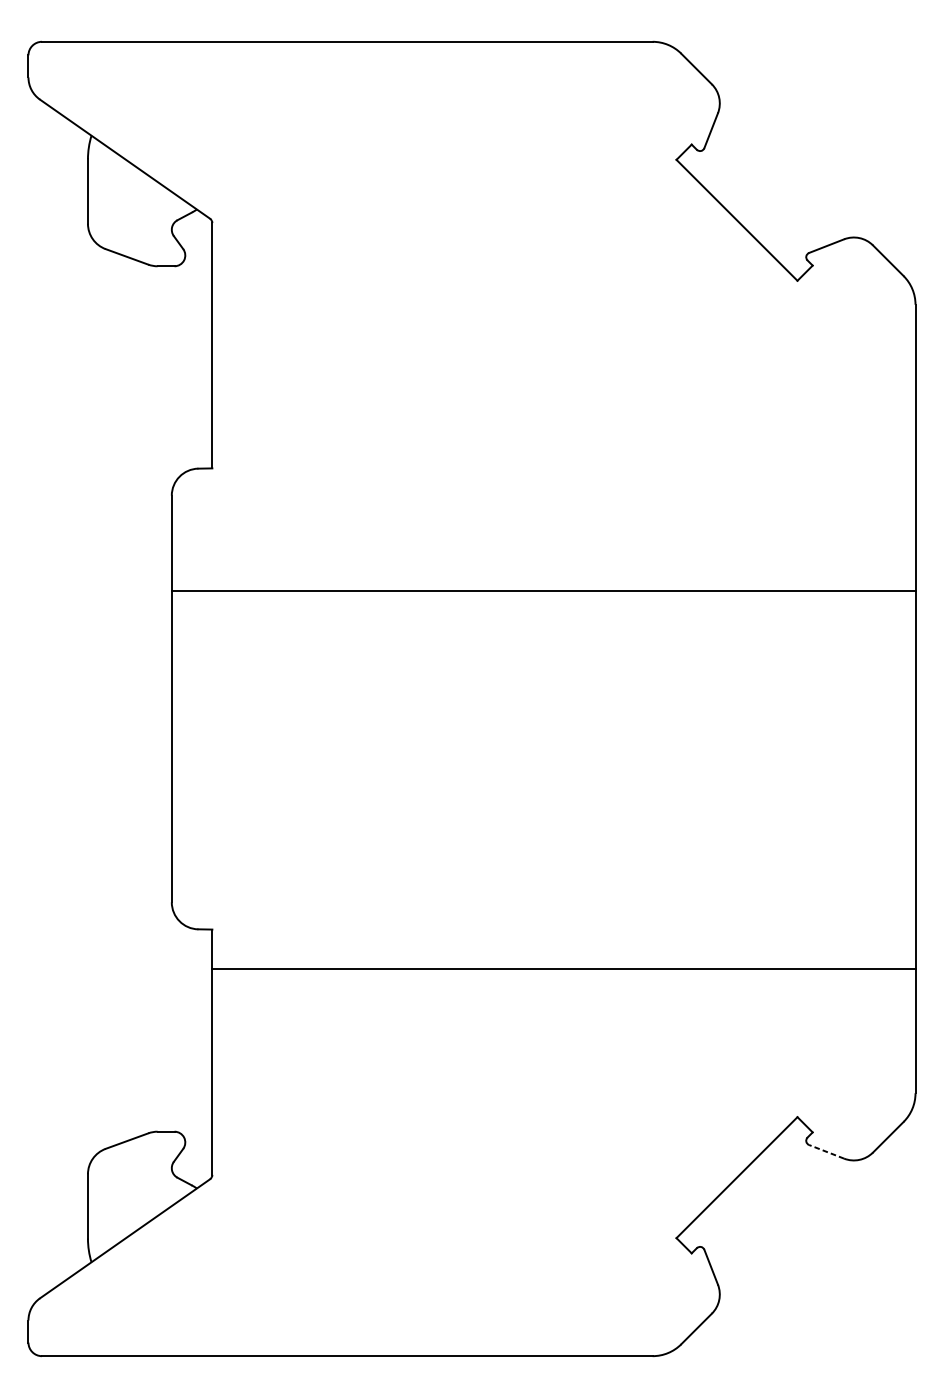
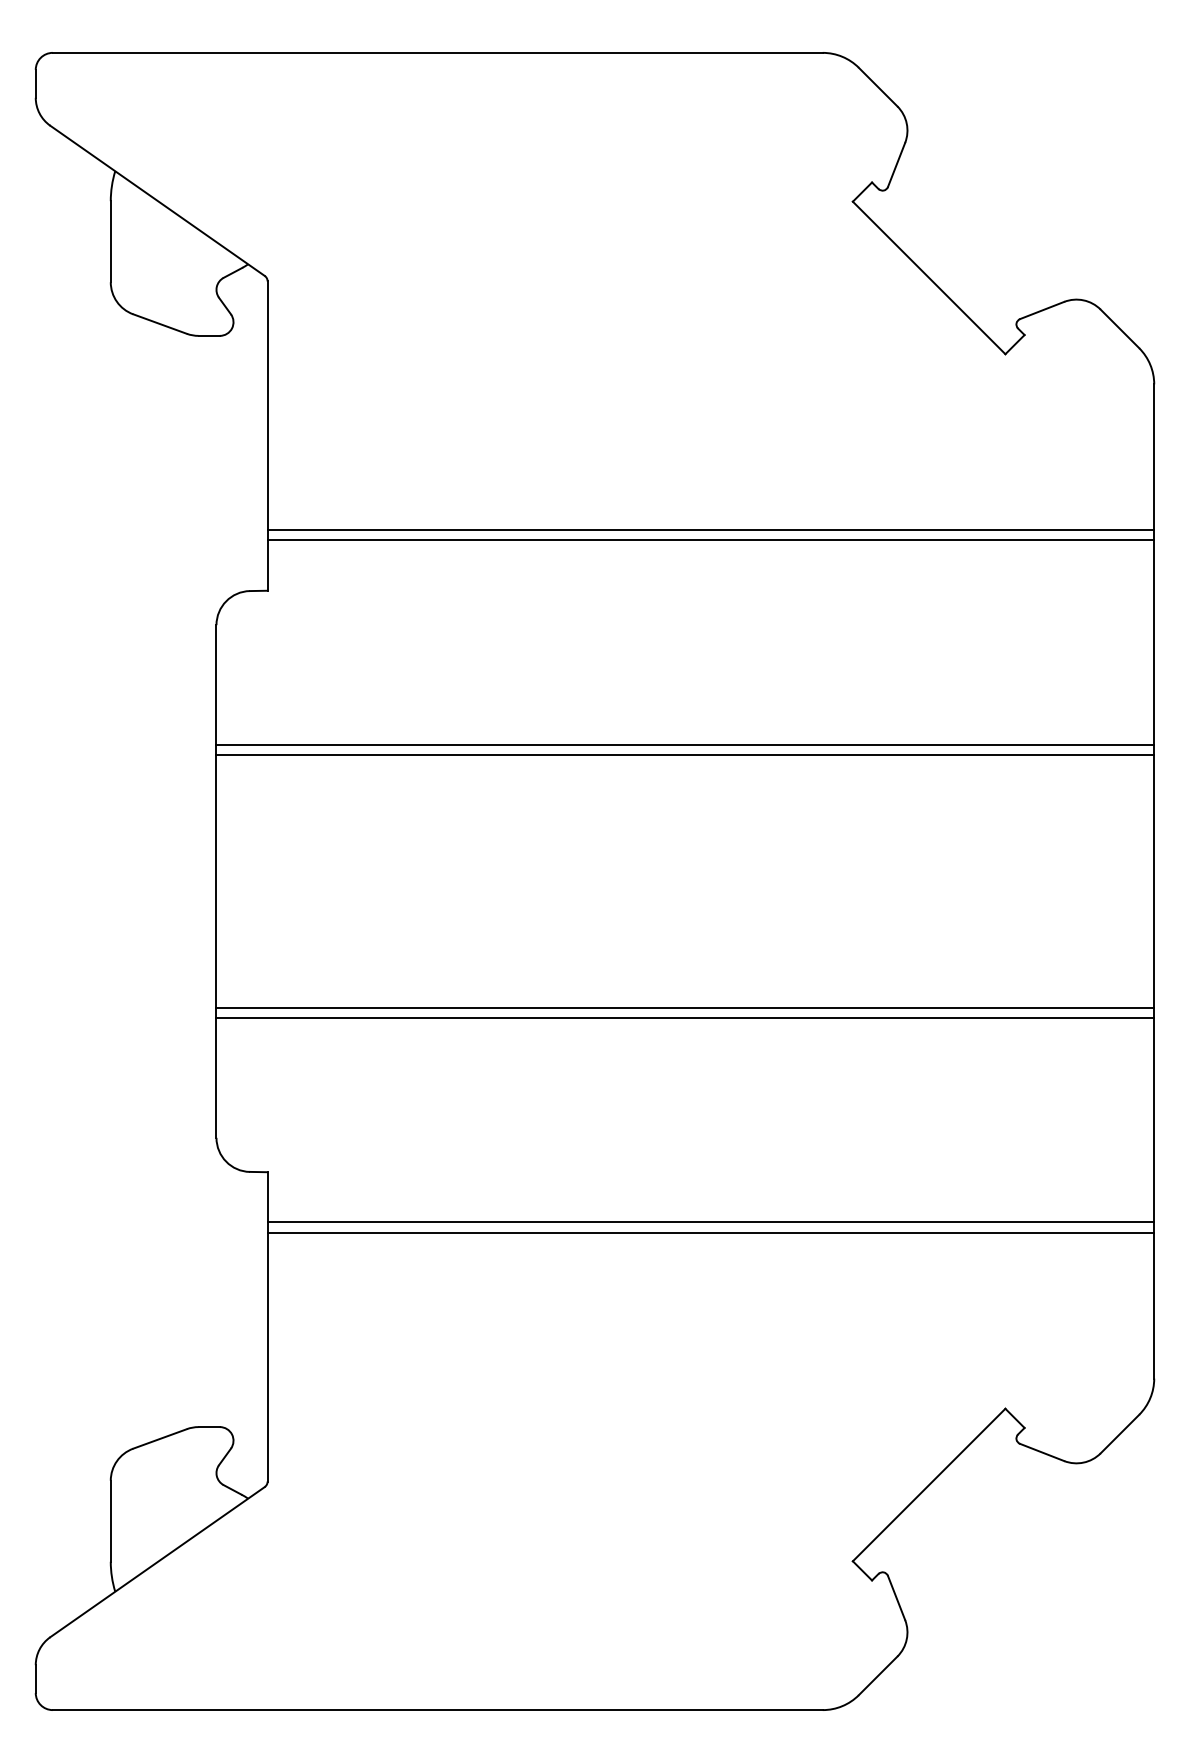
line: (563, 420) -> (710, 530), added
line: (563, 428) -> (710, 540), added
line: (543, 599) -> (685, 755), added
line: (543, 798) -> (685, 1007), added
line: (543, 806) -> (685, 1017), added
line: (563, 977) -> (710, 1232), added
line: (826, 1151) -> (1042, 1452), dashed -> solid

